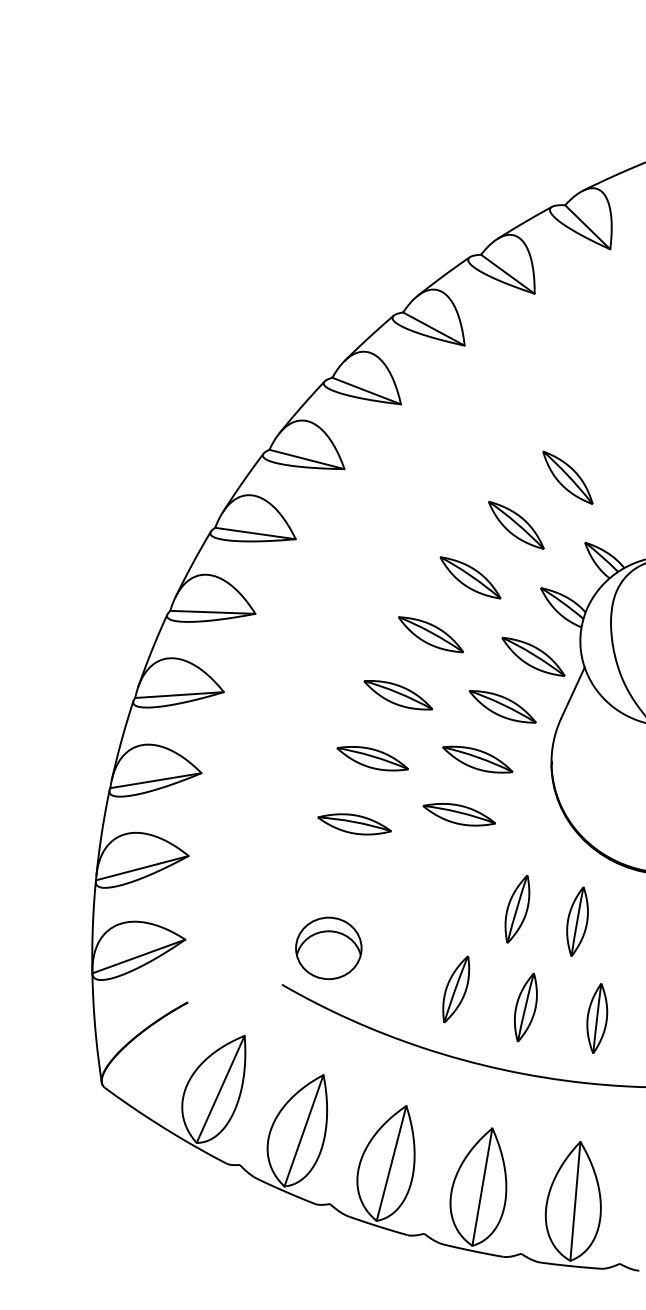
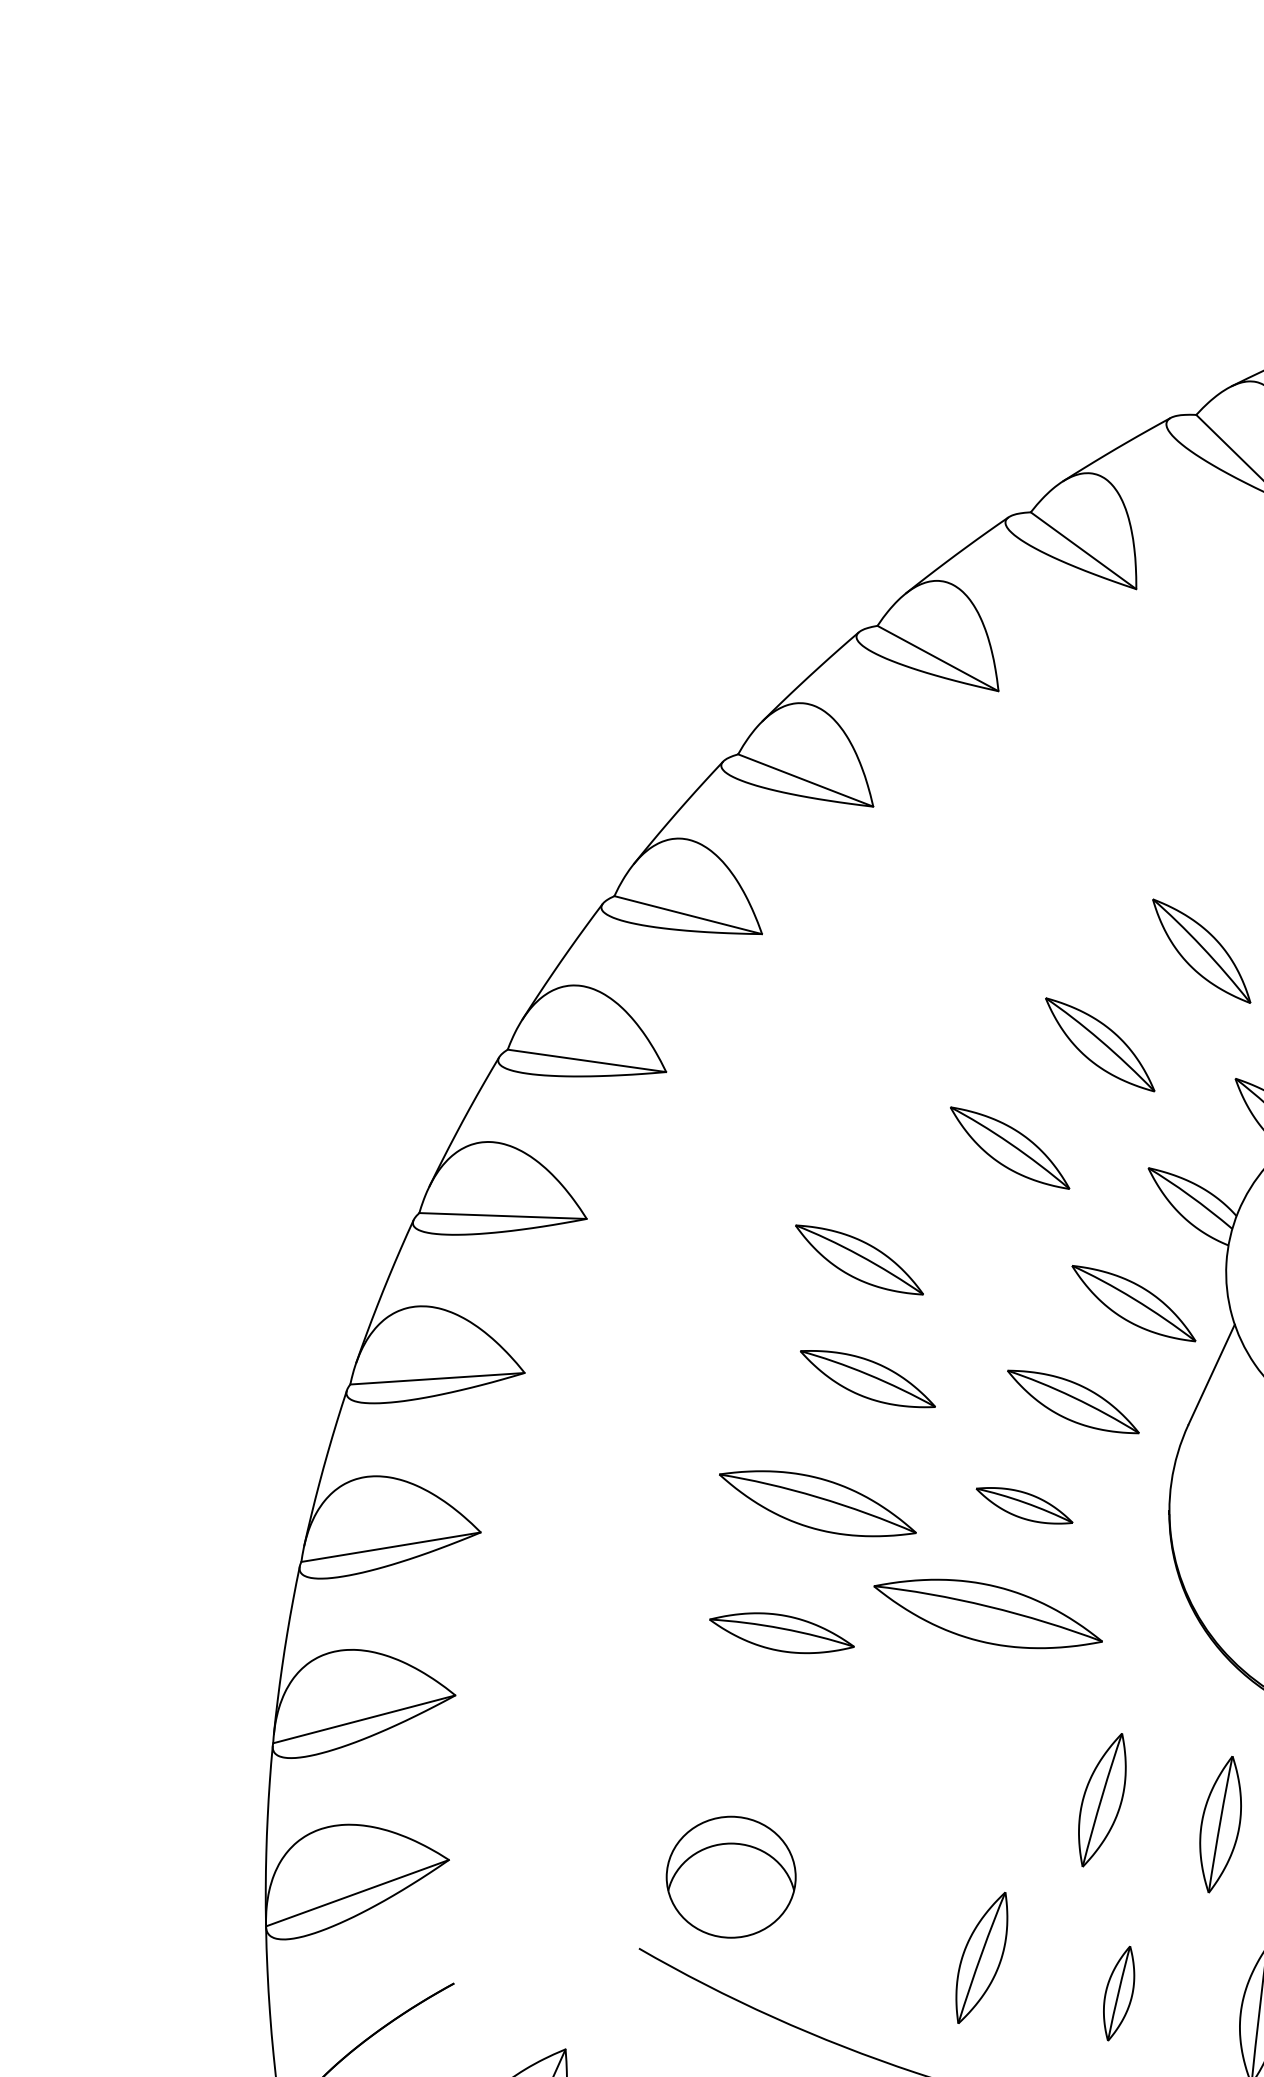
part: (431, 634) -> (860, 1259), moved
part: (372, 758) -> (817, 1503), size x1.4
part: (477, 759) -> (1023, 1505), size x0.7
part: (458, 814) -> (986, 1613), size x1.6
part: (525, 1007) -> (1118, 1993), size x0.7

